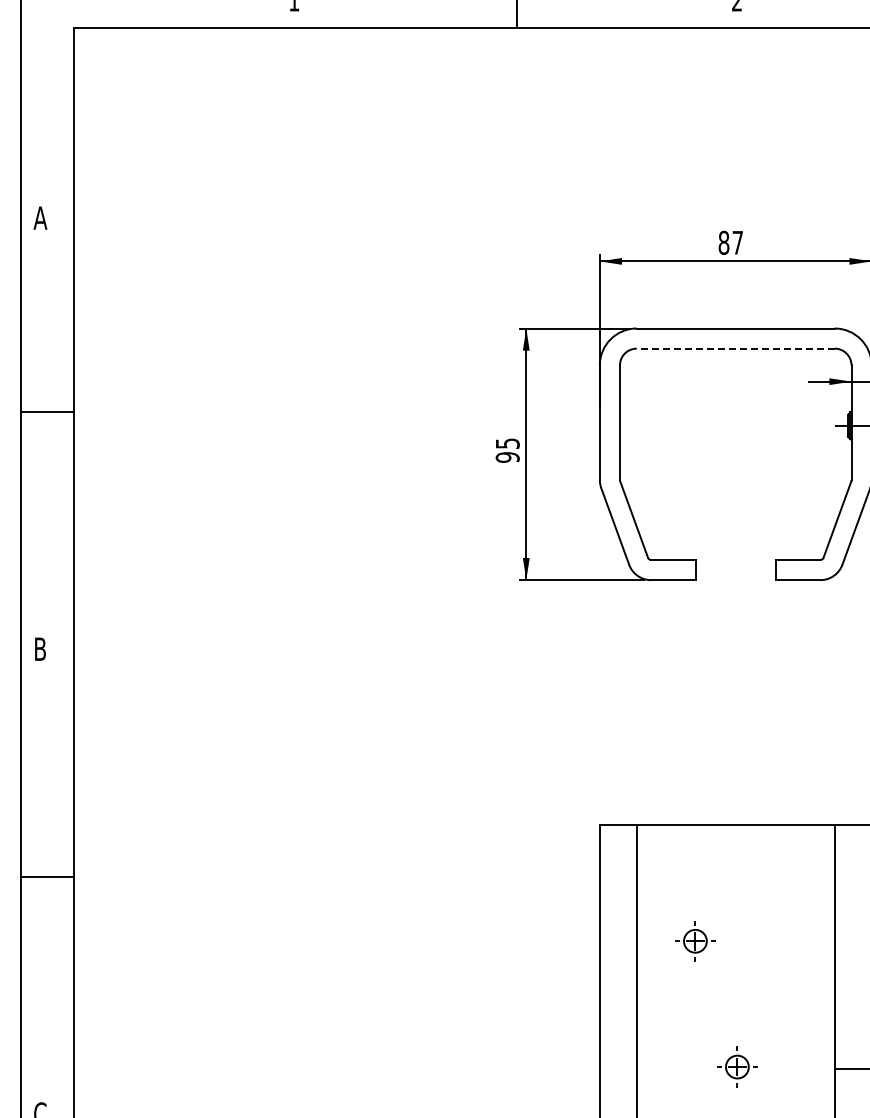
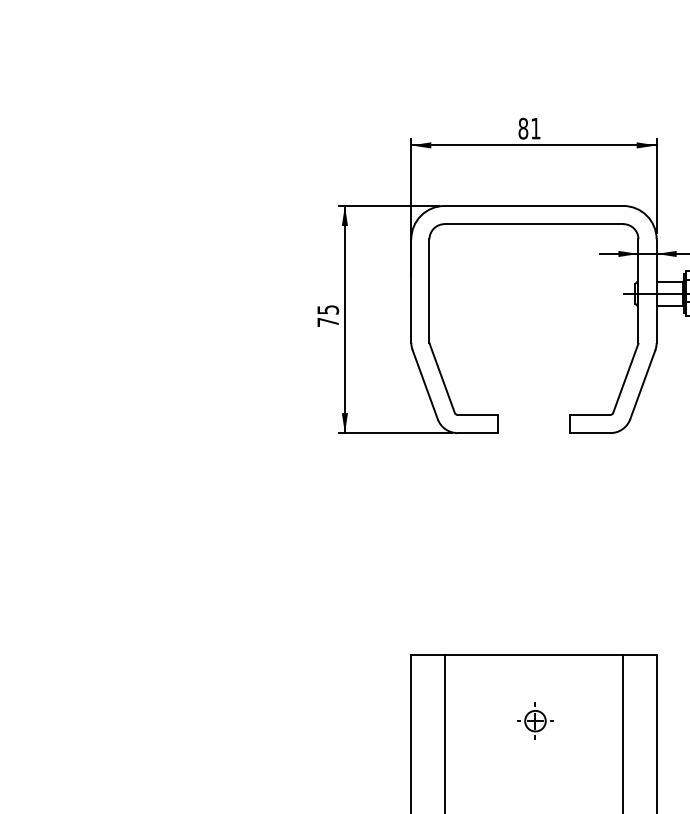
text: (737, 242) -> (535, 128), 87 -> 81
line: (735, 348) -> (533, 224), dashed -> solid
text: (507, 457) -> (327, 322), 95 -> 75
part: (695, 941) -> (535, 721), moved

